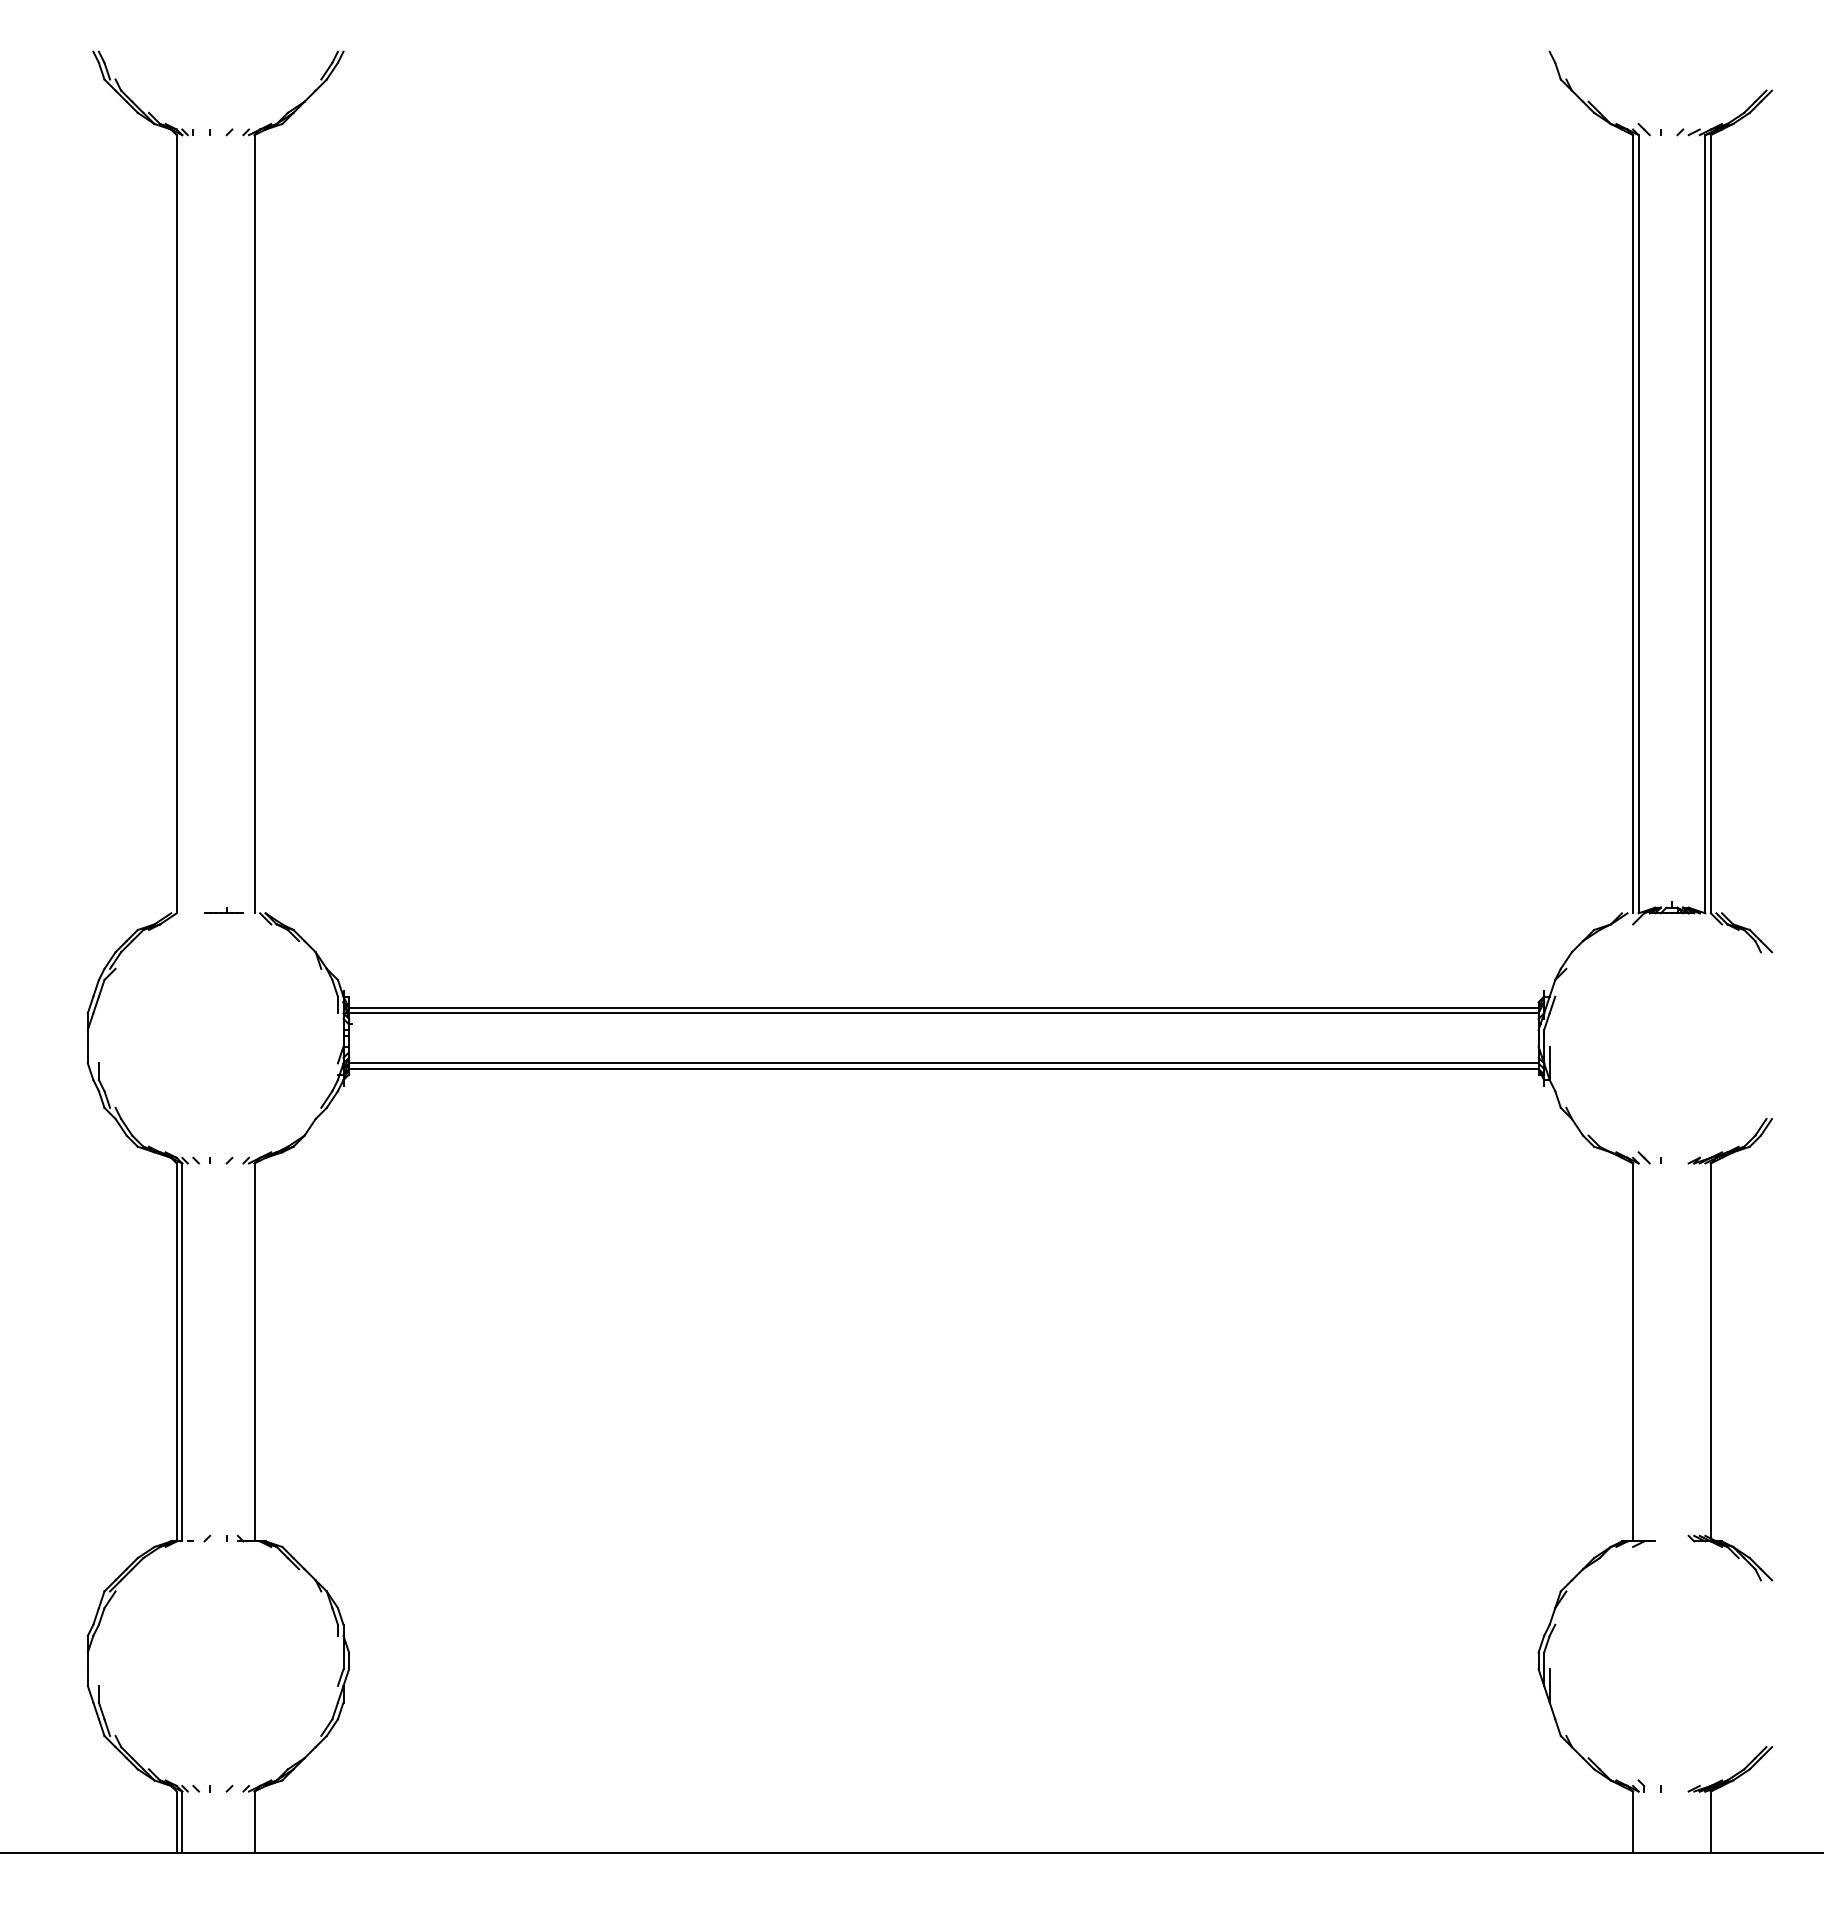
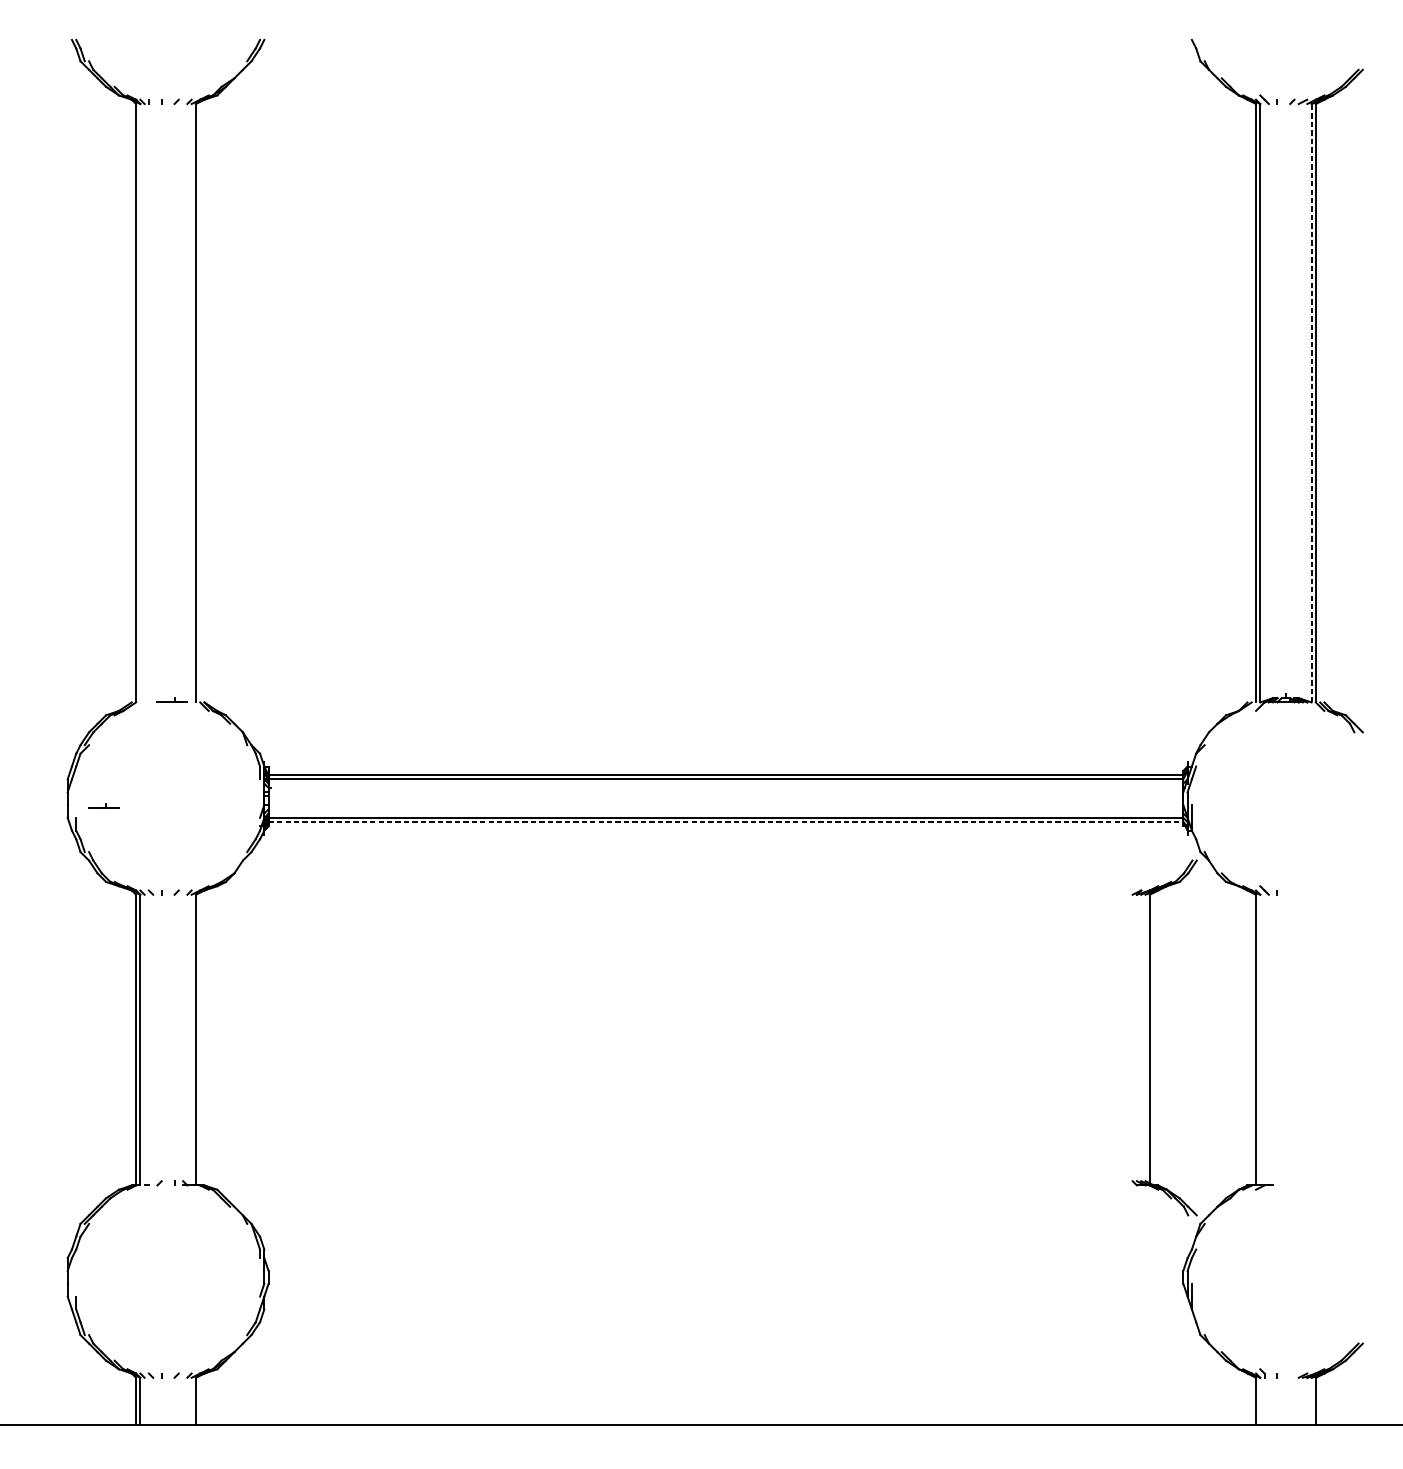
line: (1705, 523) -> (1311, 402), solid -> dashed
part: (134, 1047) -> (103, 805), added
line: (943, 1068) -> (725, 821), solid -> dashed
part: (1711, 1349) -> (1150, 1037), moved

